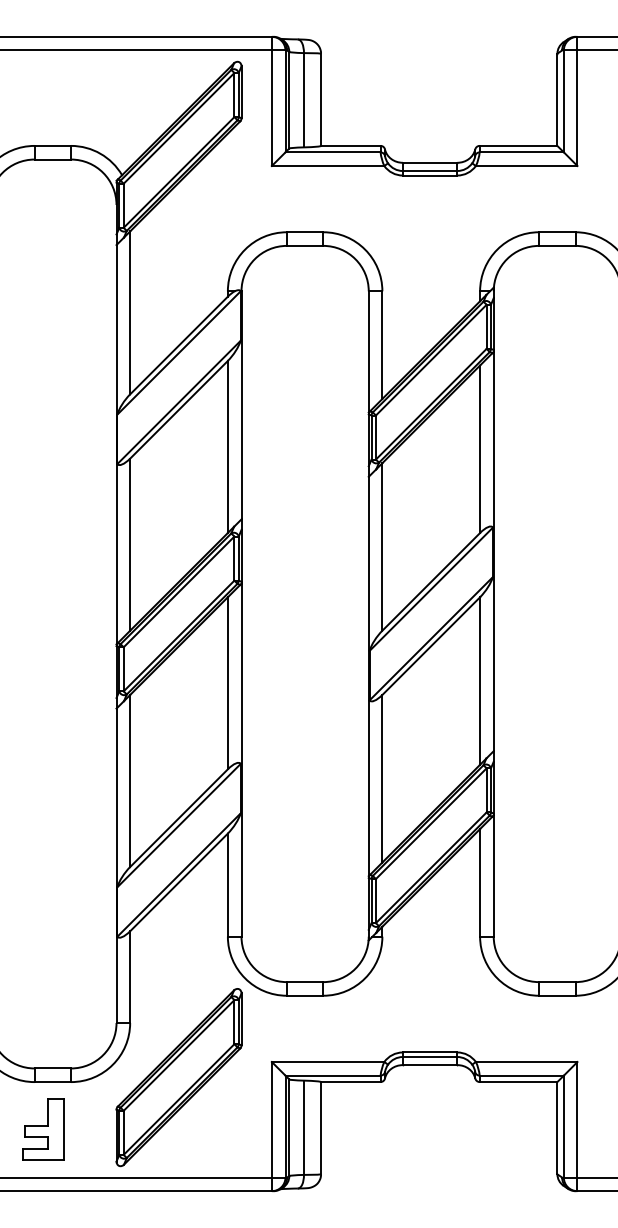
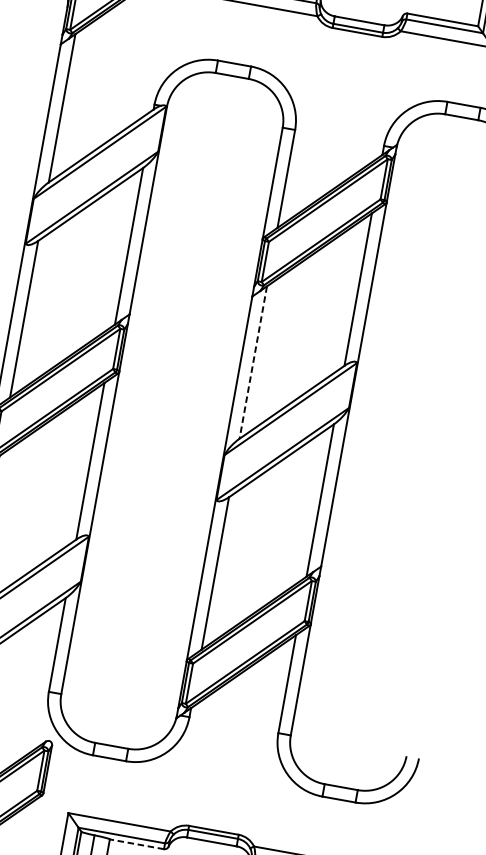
line: (382, 546) -> (253, 362), solid -> dashed
line: (350, 1082) -> (136, 844), solid -> dashed

